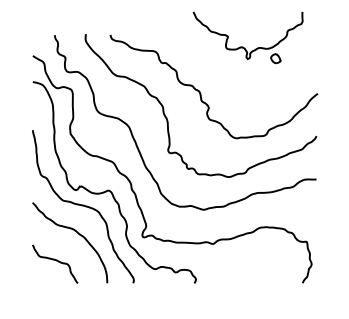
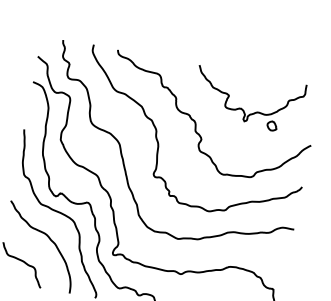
part: (243, 46) -> (242, 108), moved

